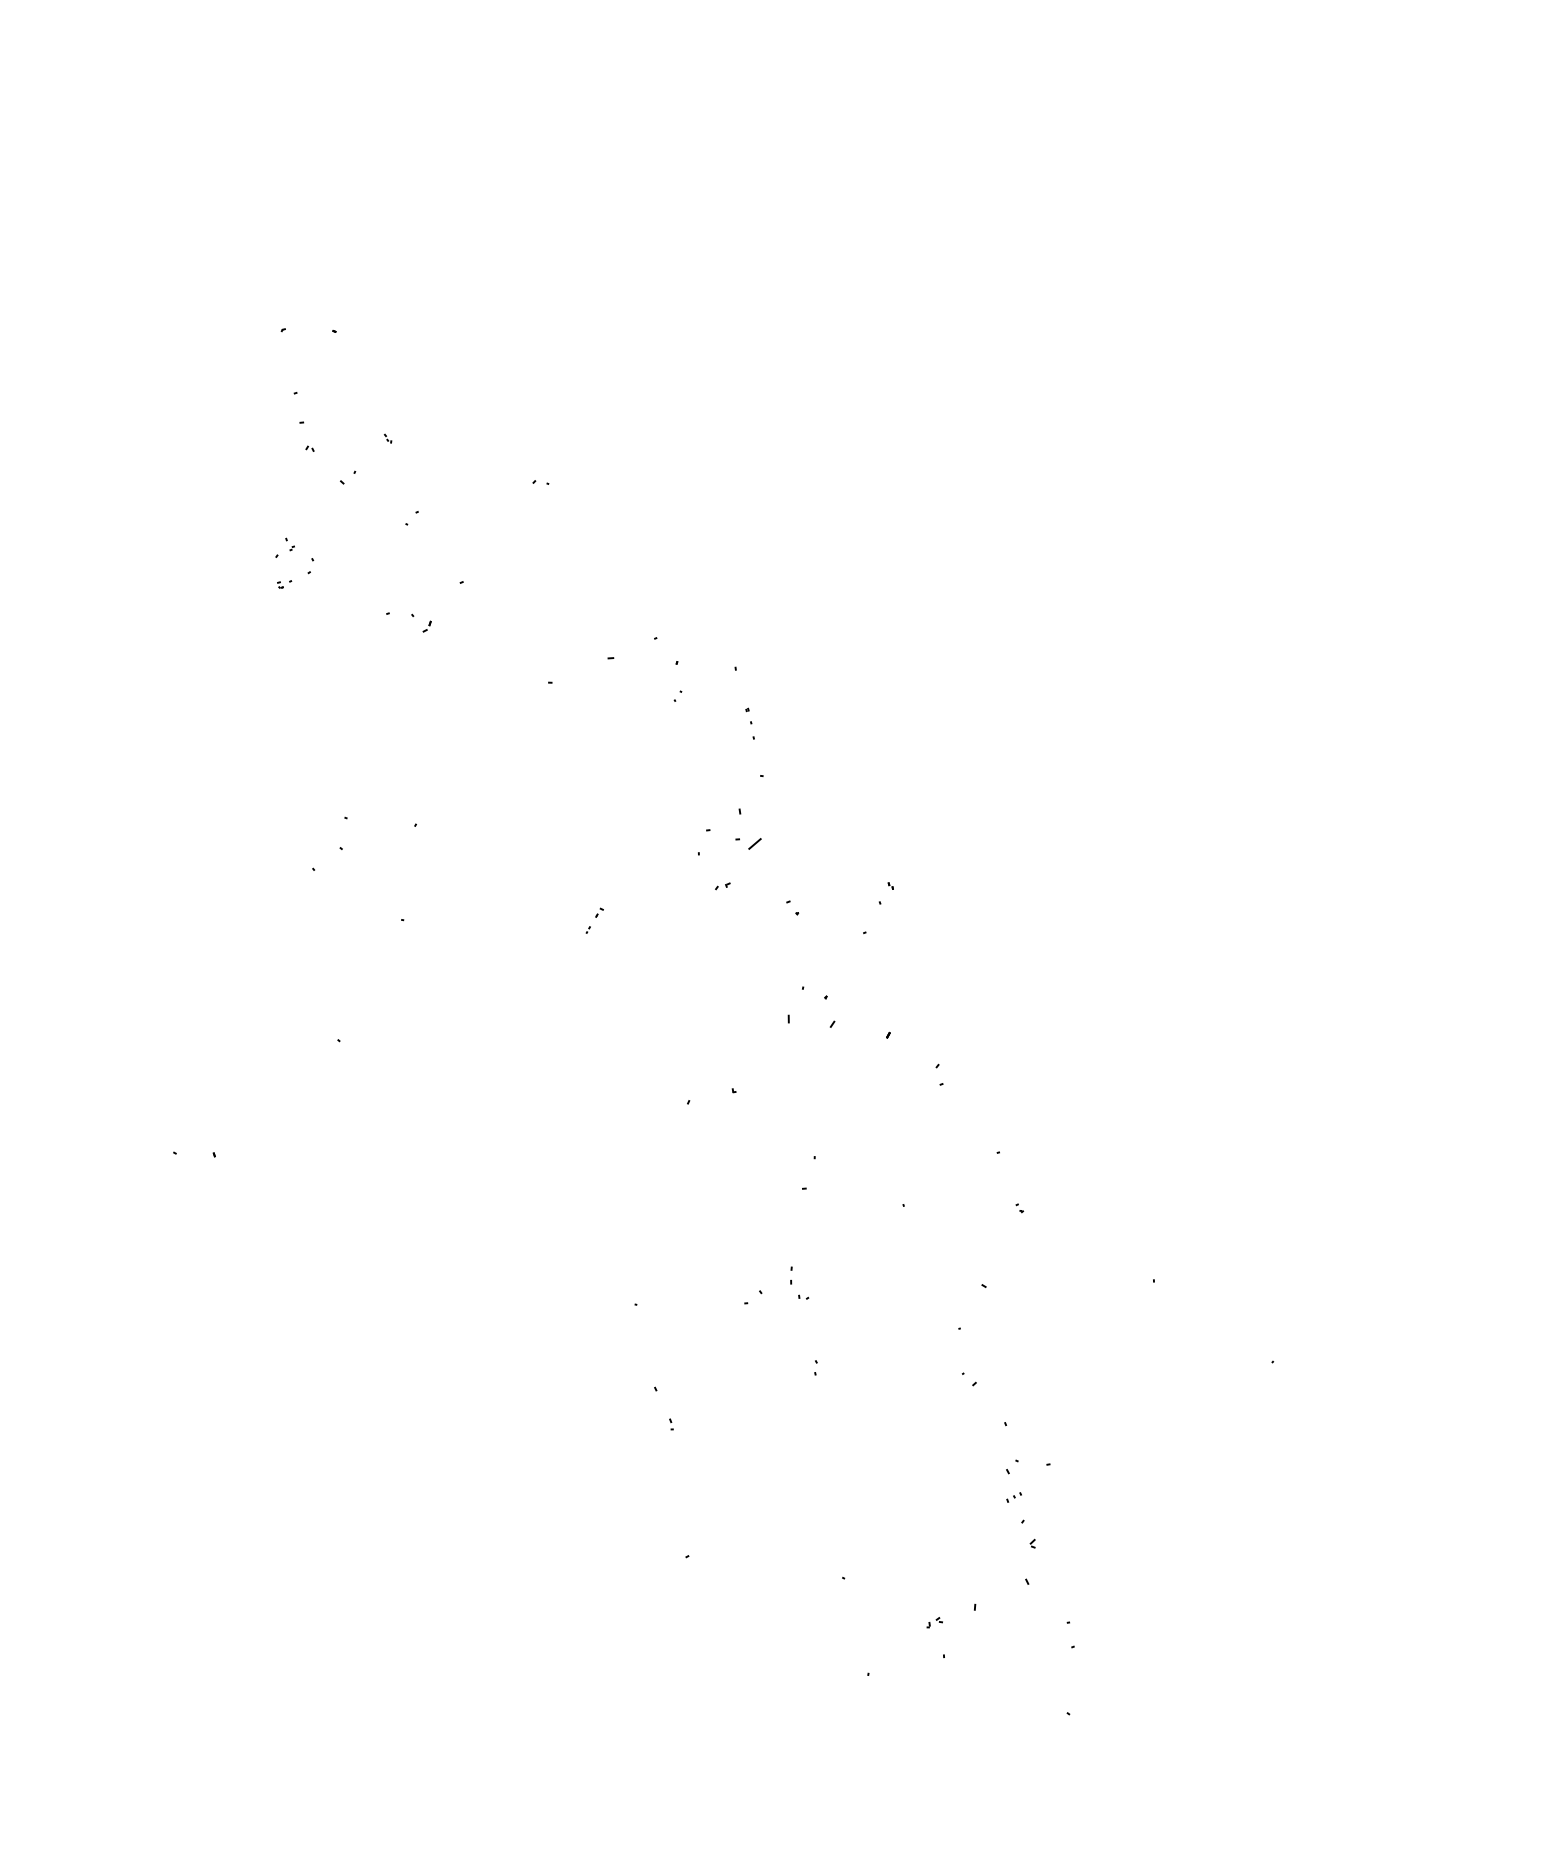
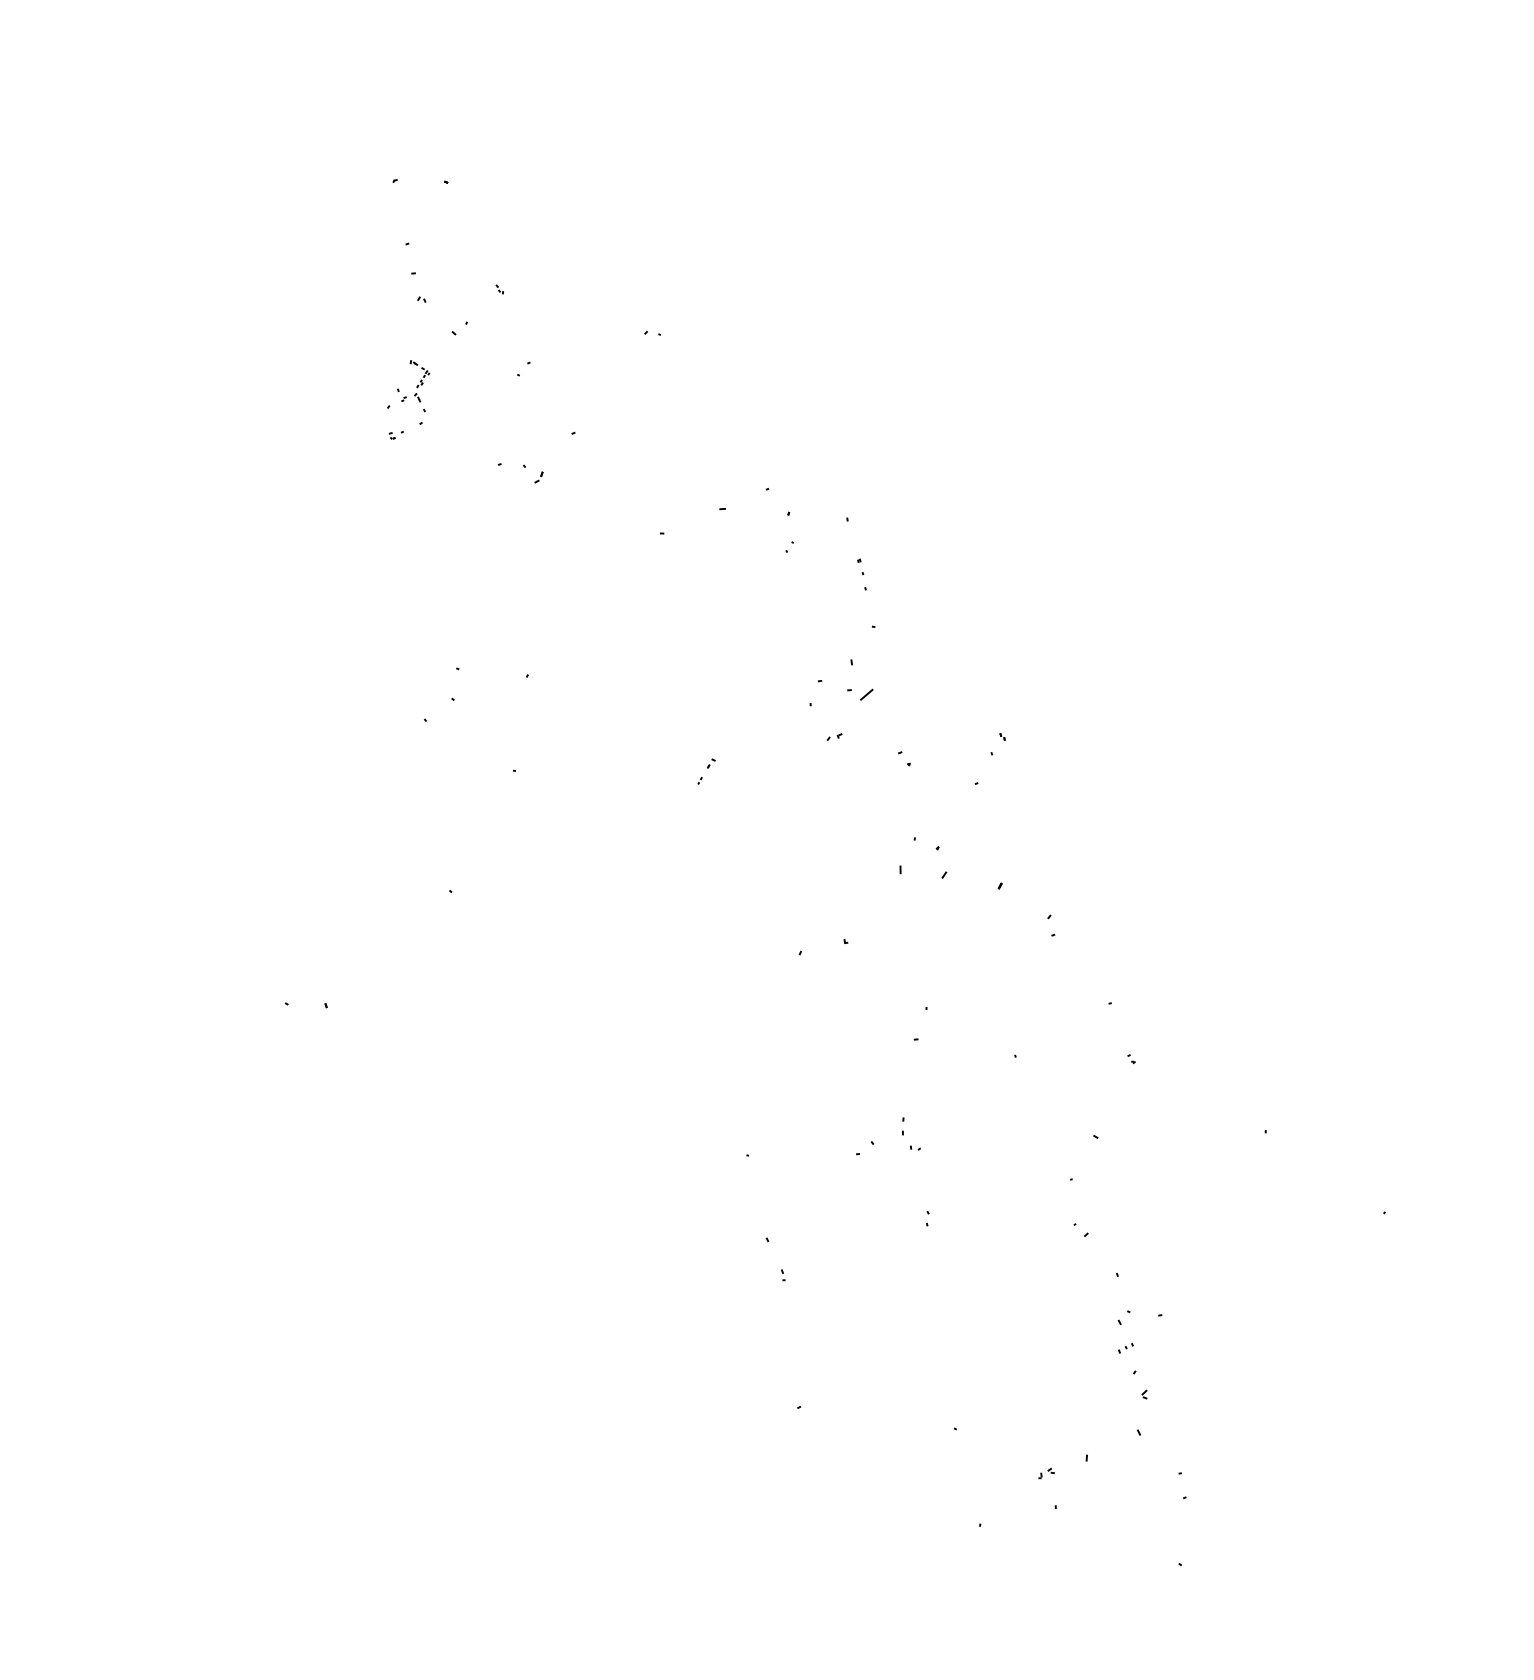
part: (308, 530) -> (420, 381), added

